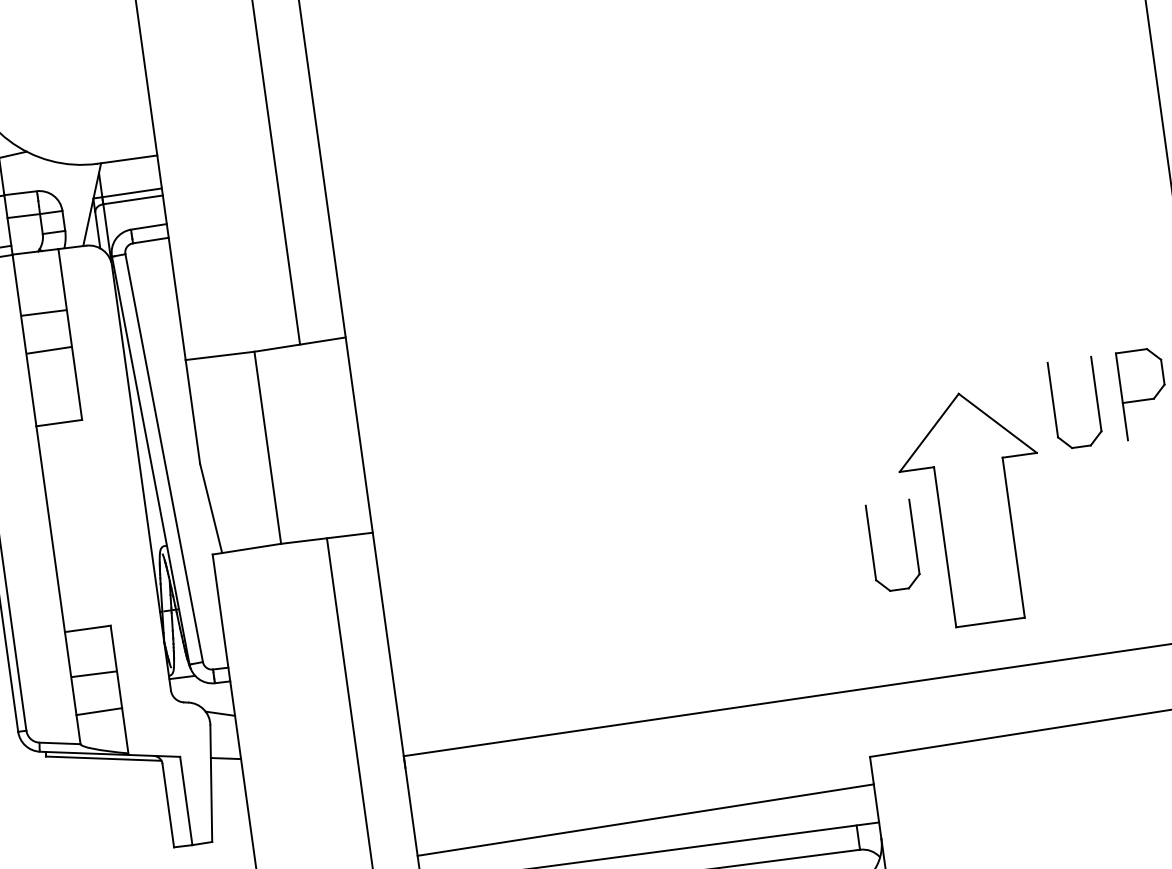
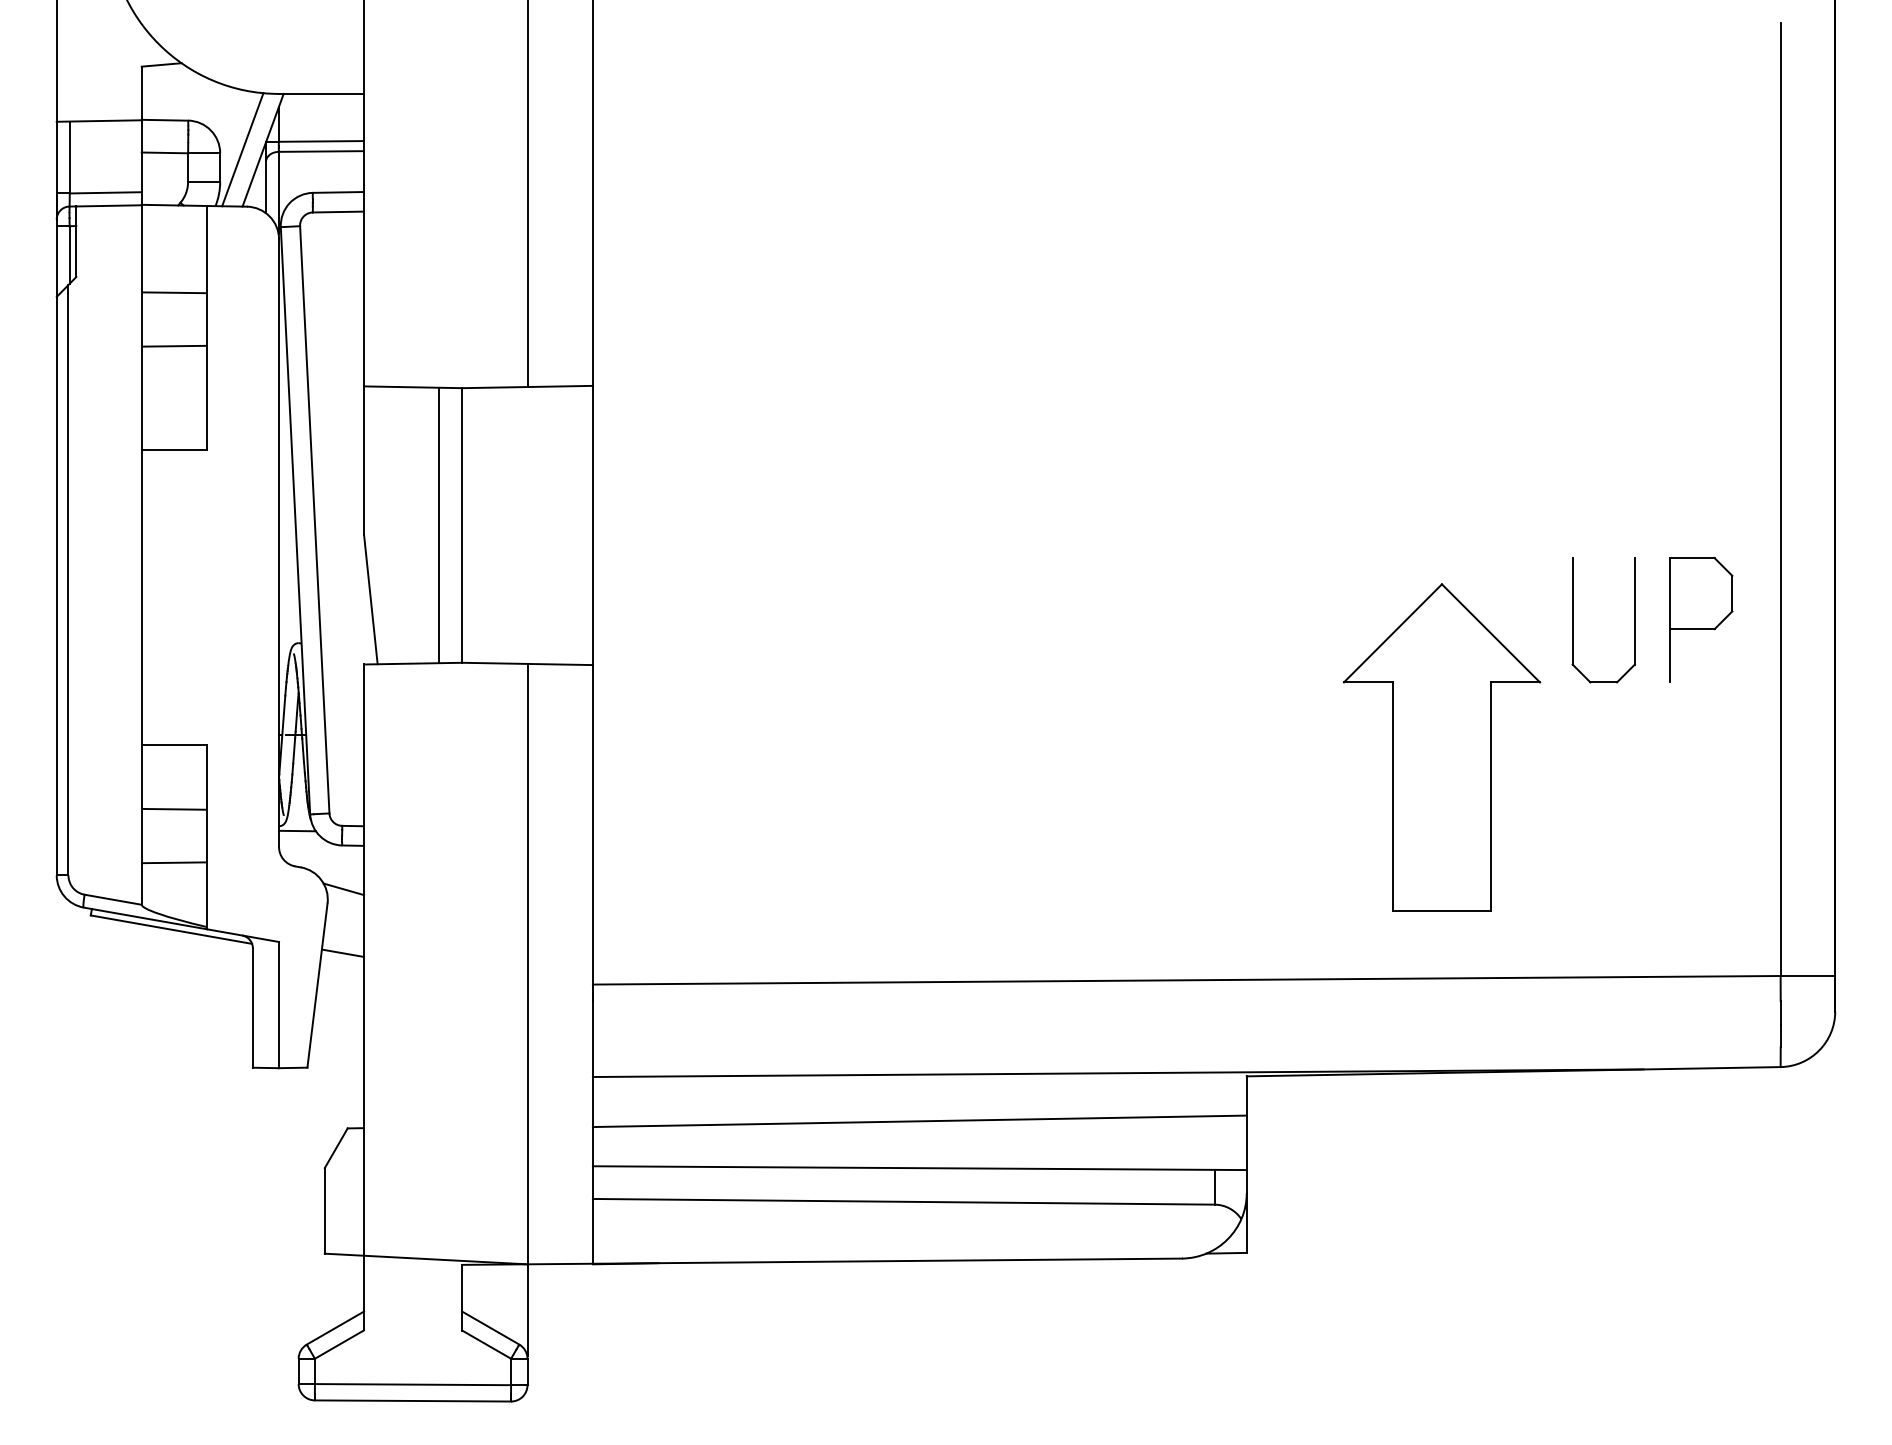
line: (77, 206) -> (242, 149), added
line: (251, 450) -> (438, 525), added
part: (872, 549) -> (1290, 785), removed
line: (779, 767) -> (1117, 1073), added

